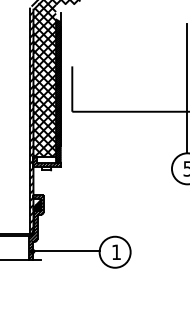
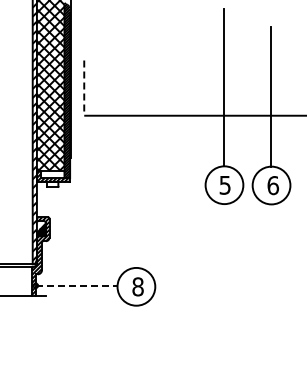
line: (72, 89) -> (84, 88), solid -> dashed
line: (65, 251) -> (76, 285), solid -> dashed
text: (116, 252) -> (137, 286), 1 -> 8

